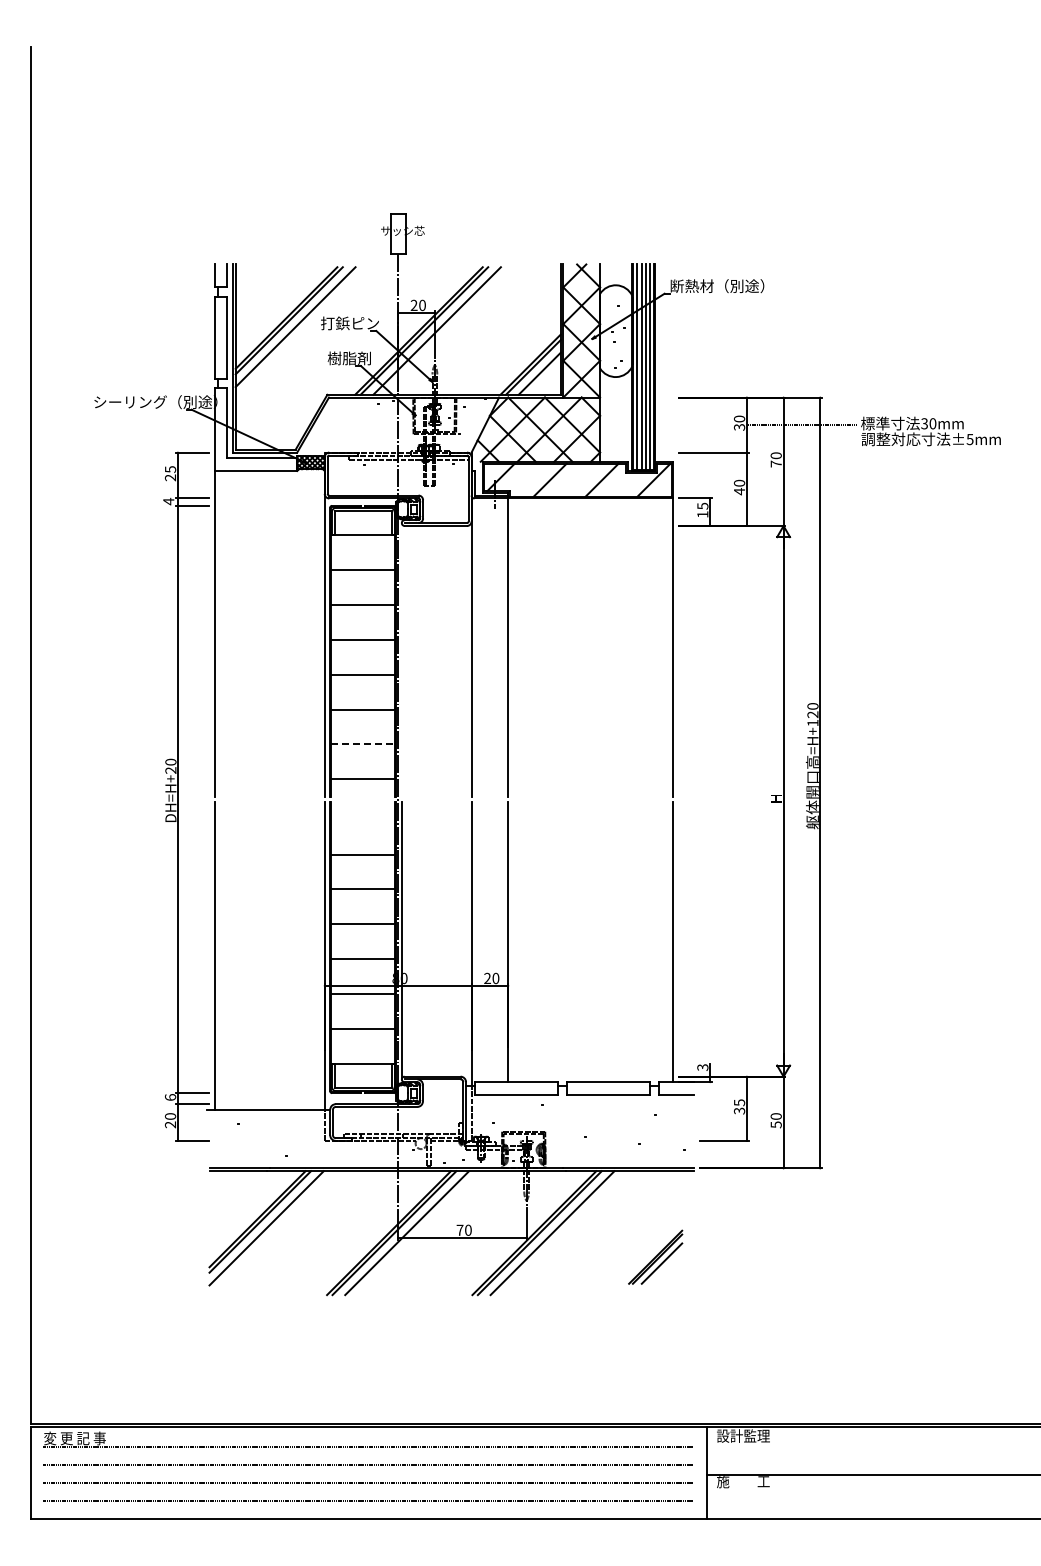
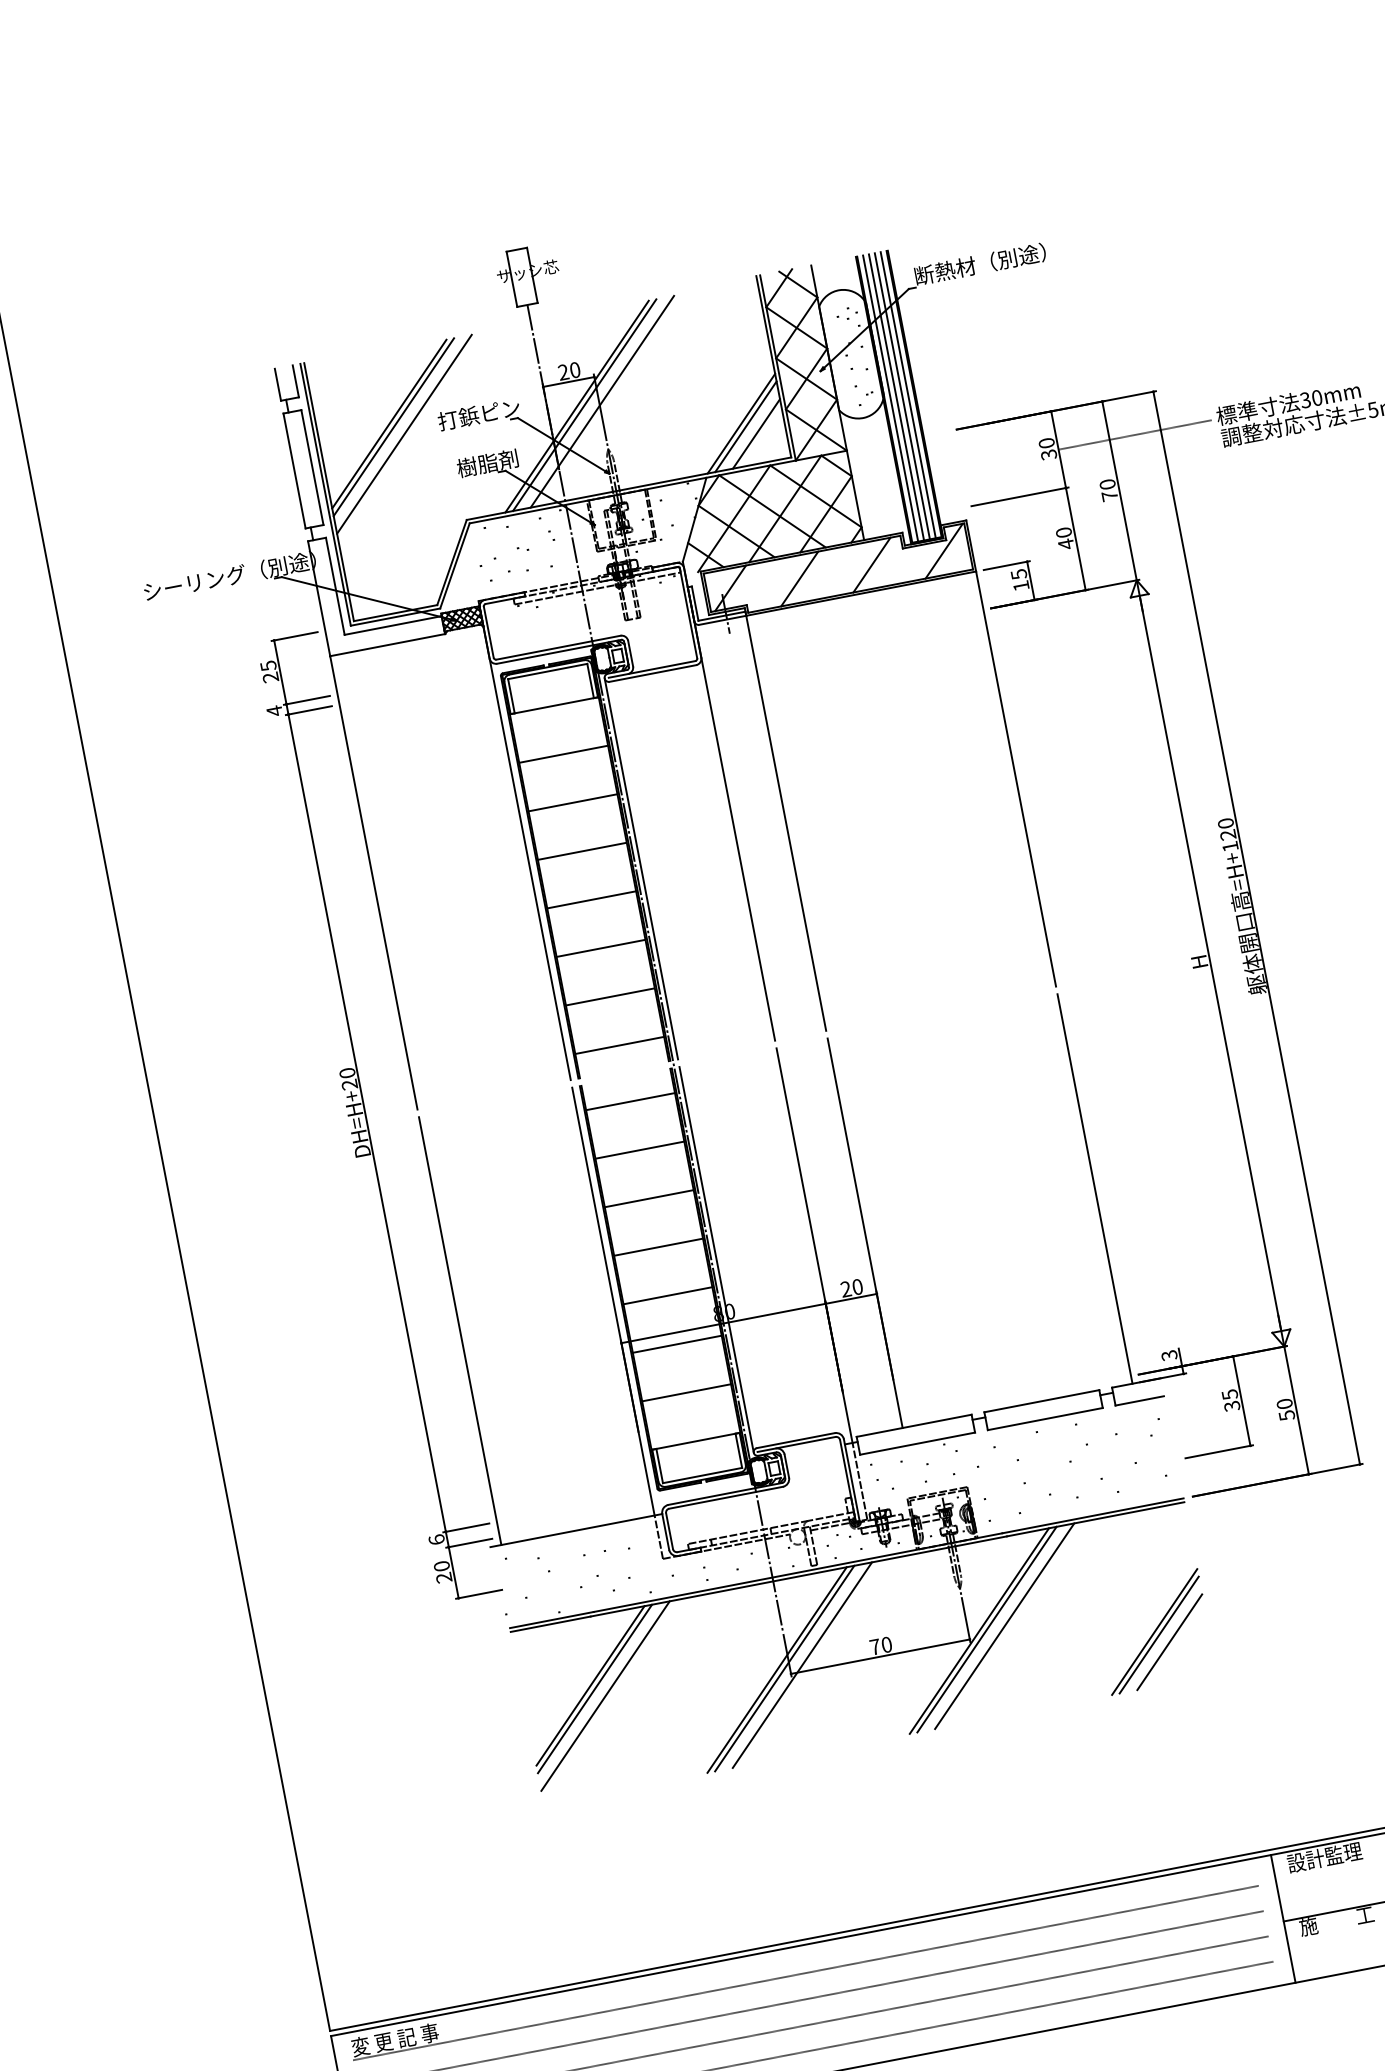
line: (401, 659) -> (640, 868), added
line: (363, 744) -> (610, 996), dashed -> solid
line: (363, 819) -> (630, 1101), added
part: (655, 1257) -> (1154, 1632), size x1.43

